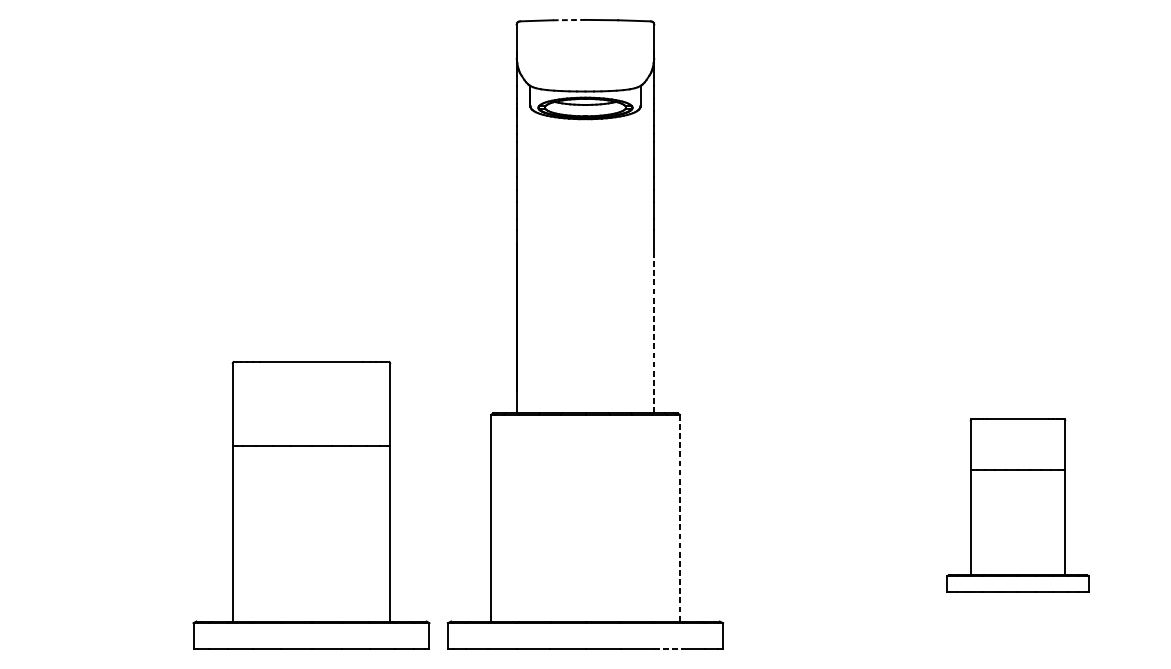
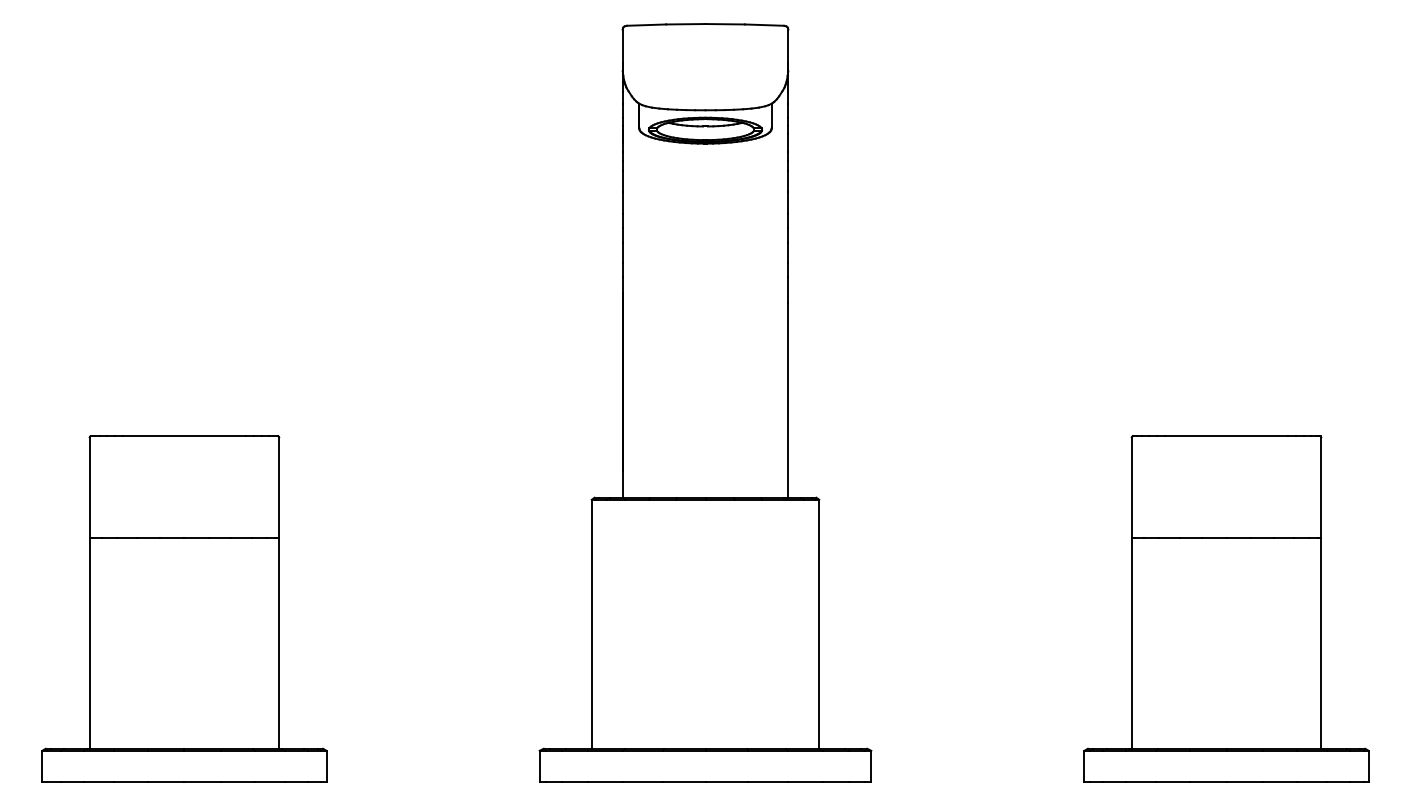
line: (568, 20) -> (685, 24), dashed -> solid
line: (654, 331) -> (788, 399), dashed -> solid
part: (311, 505) -> (184, 608), moved
part: (1017, 505) -> (1226, 608), size x1.67
line: (680, 518) -> (819, 624), dashed -> solid
line: (668, 648) -> (805, 781), dashed -> solid

